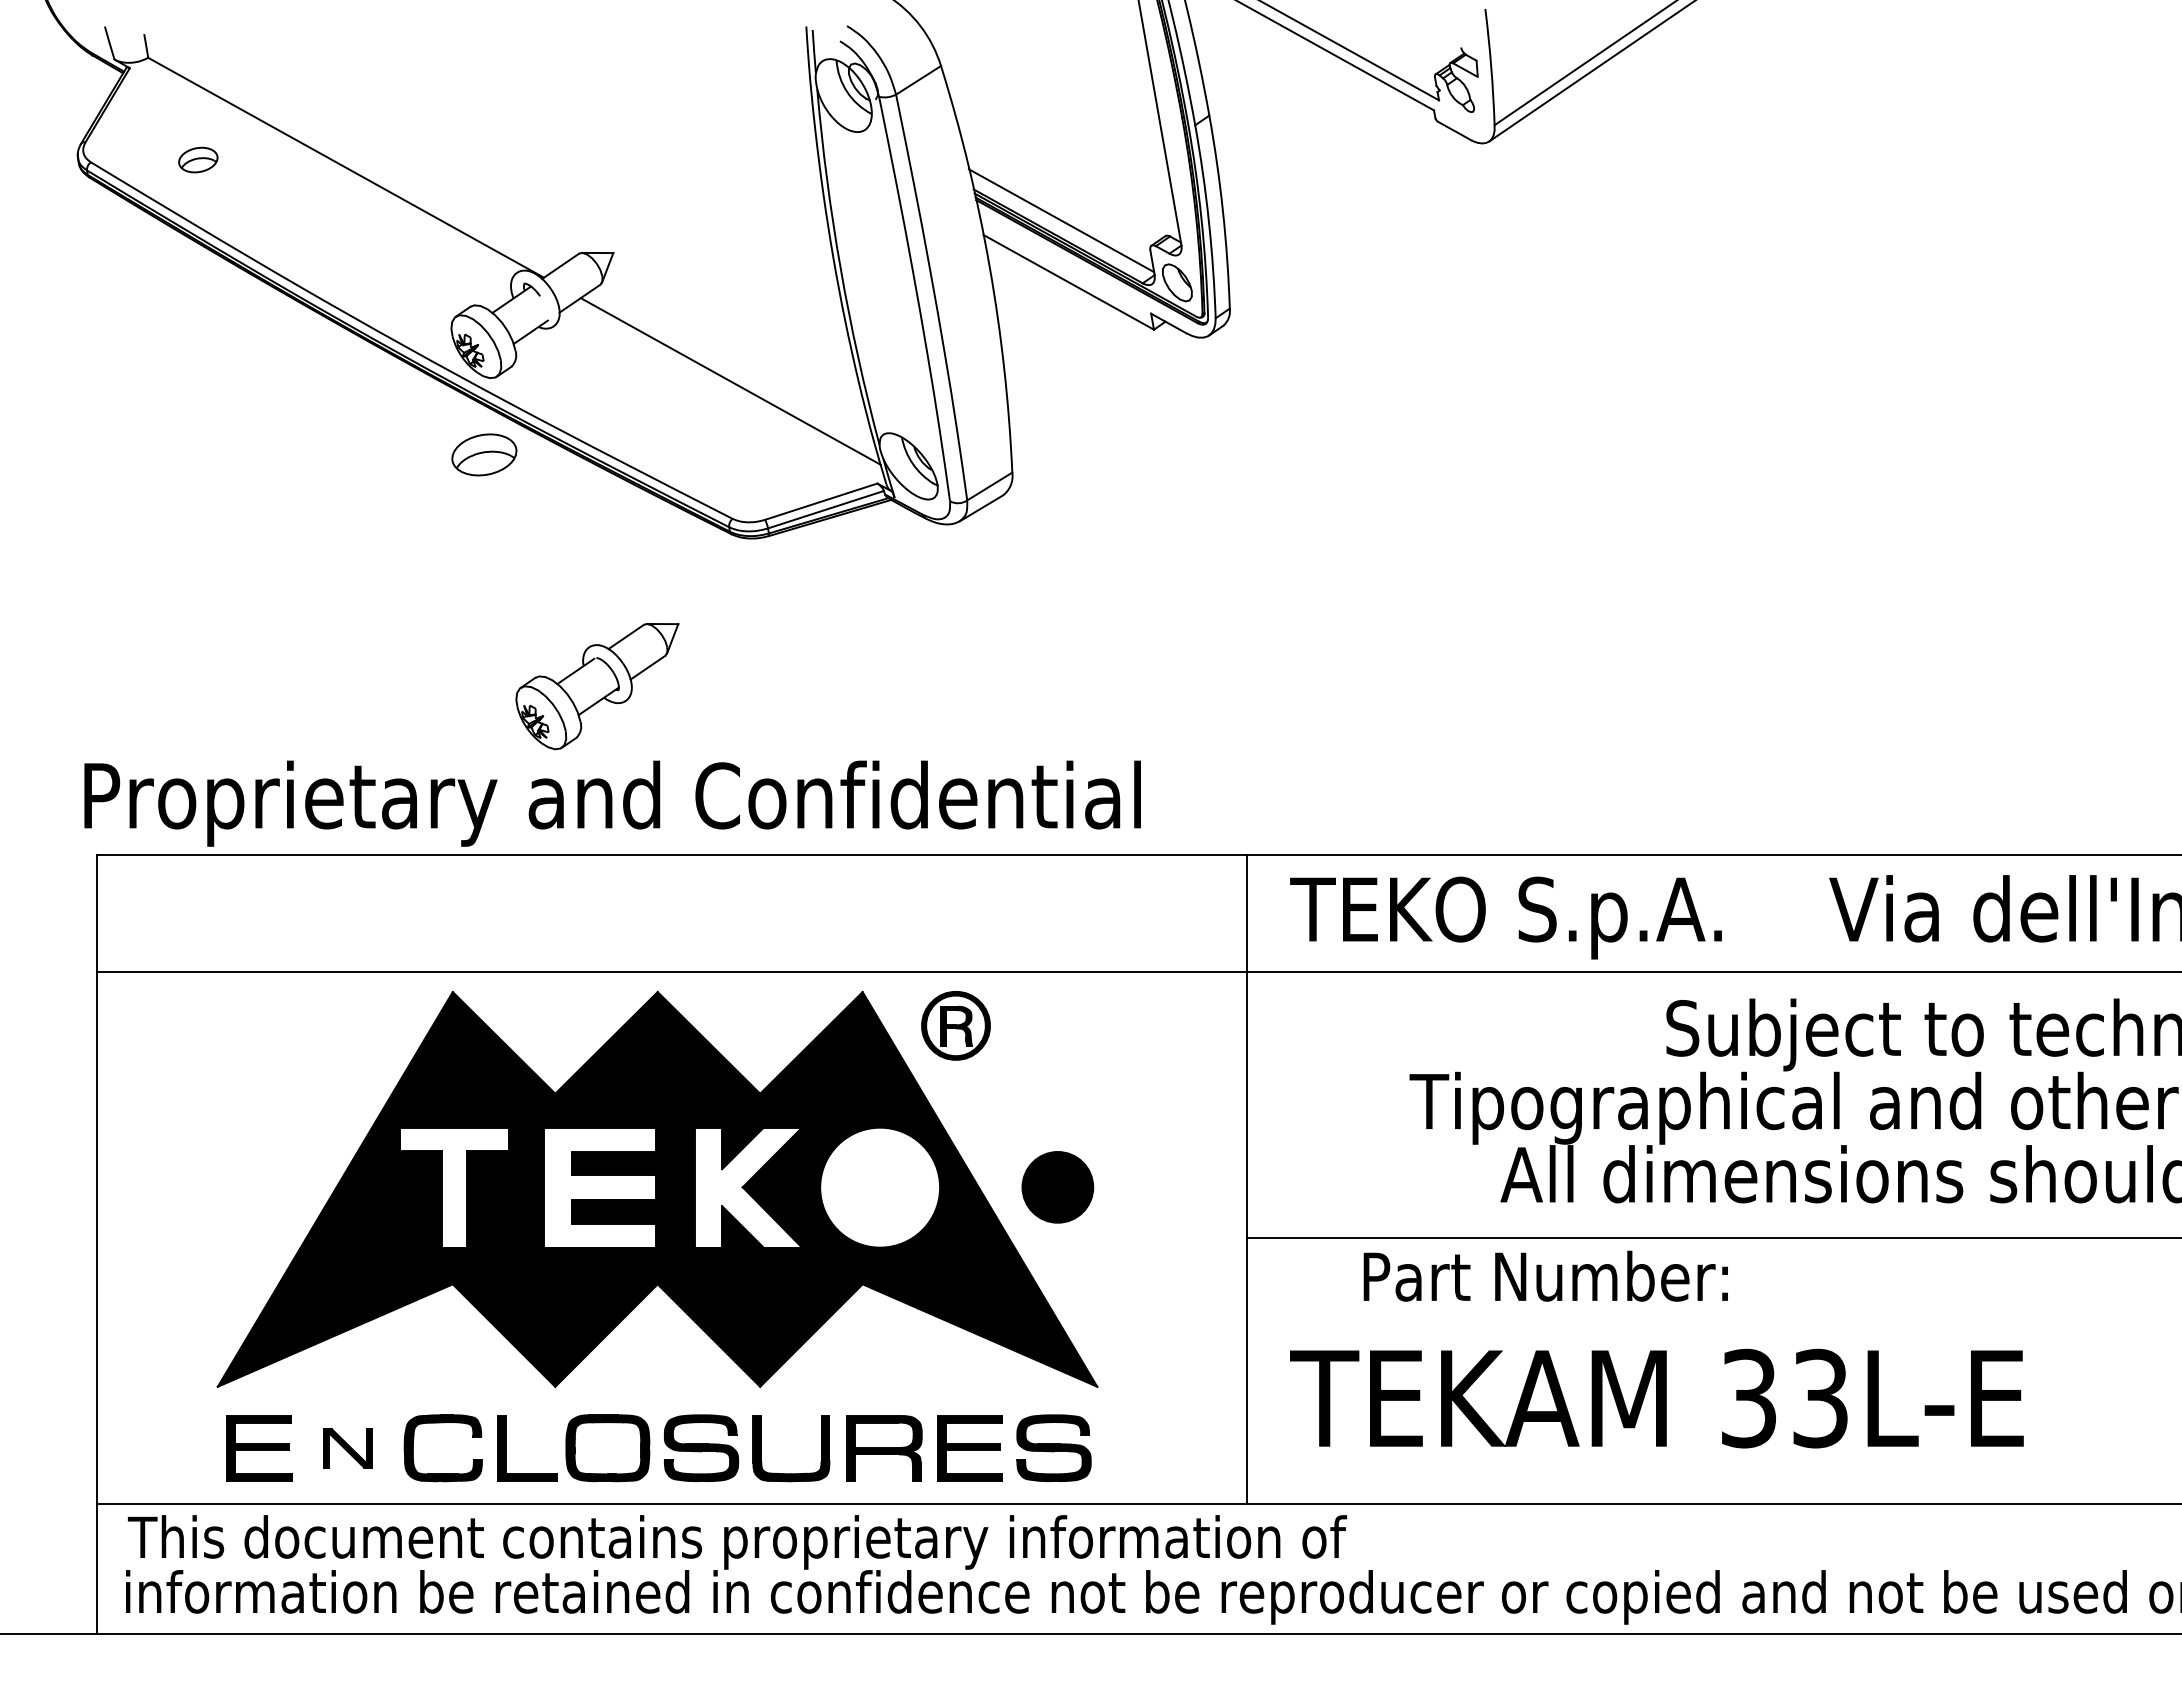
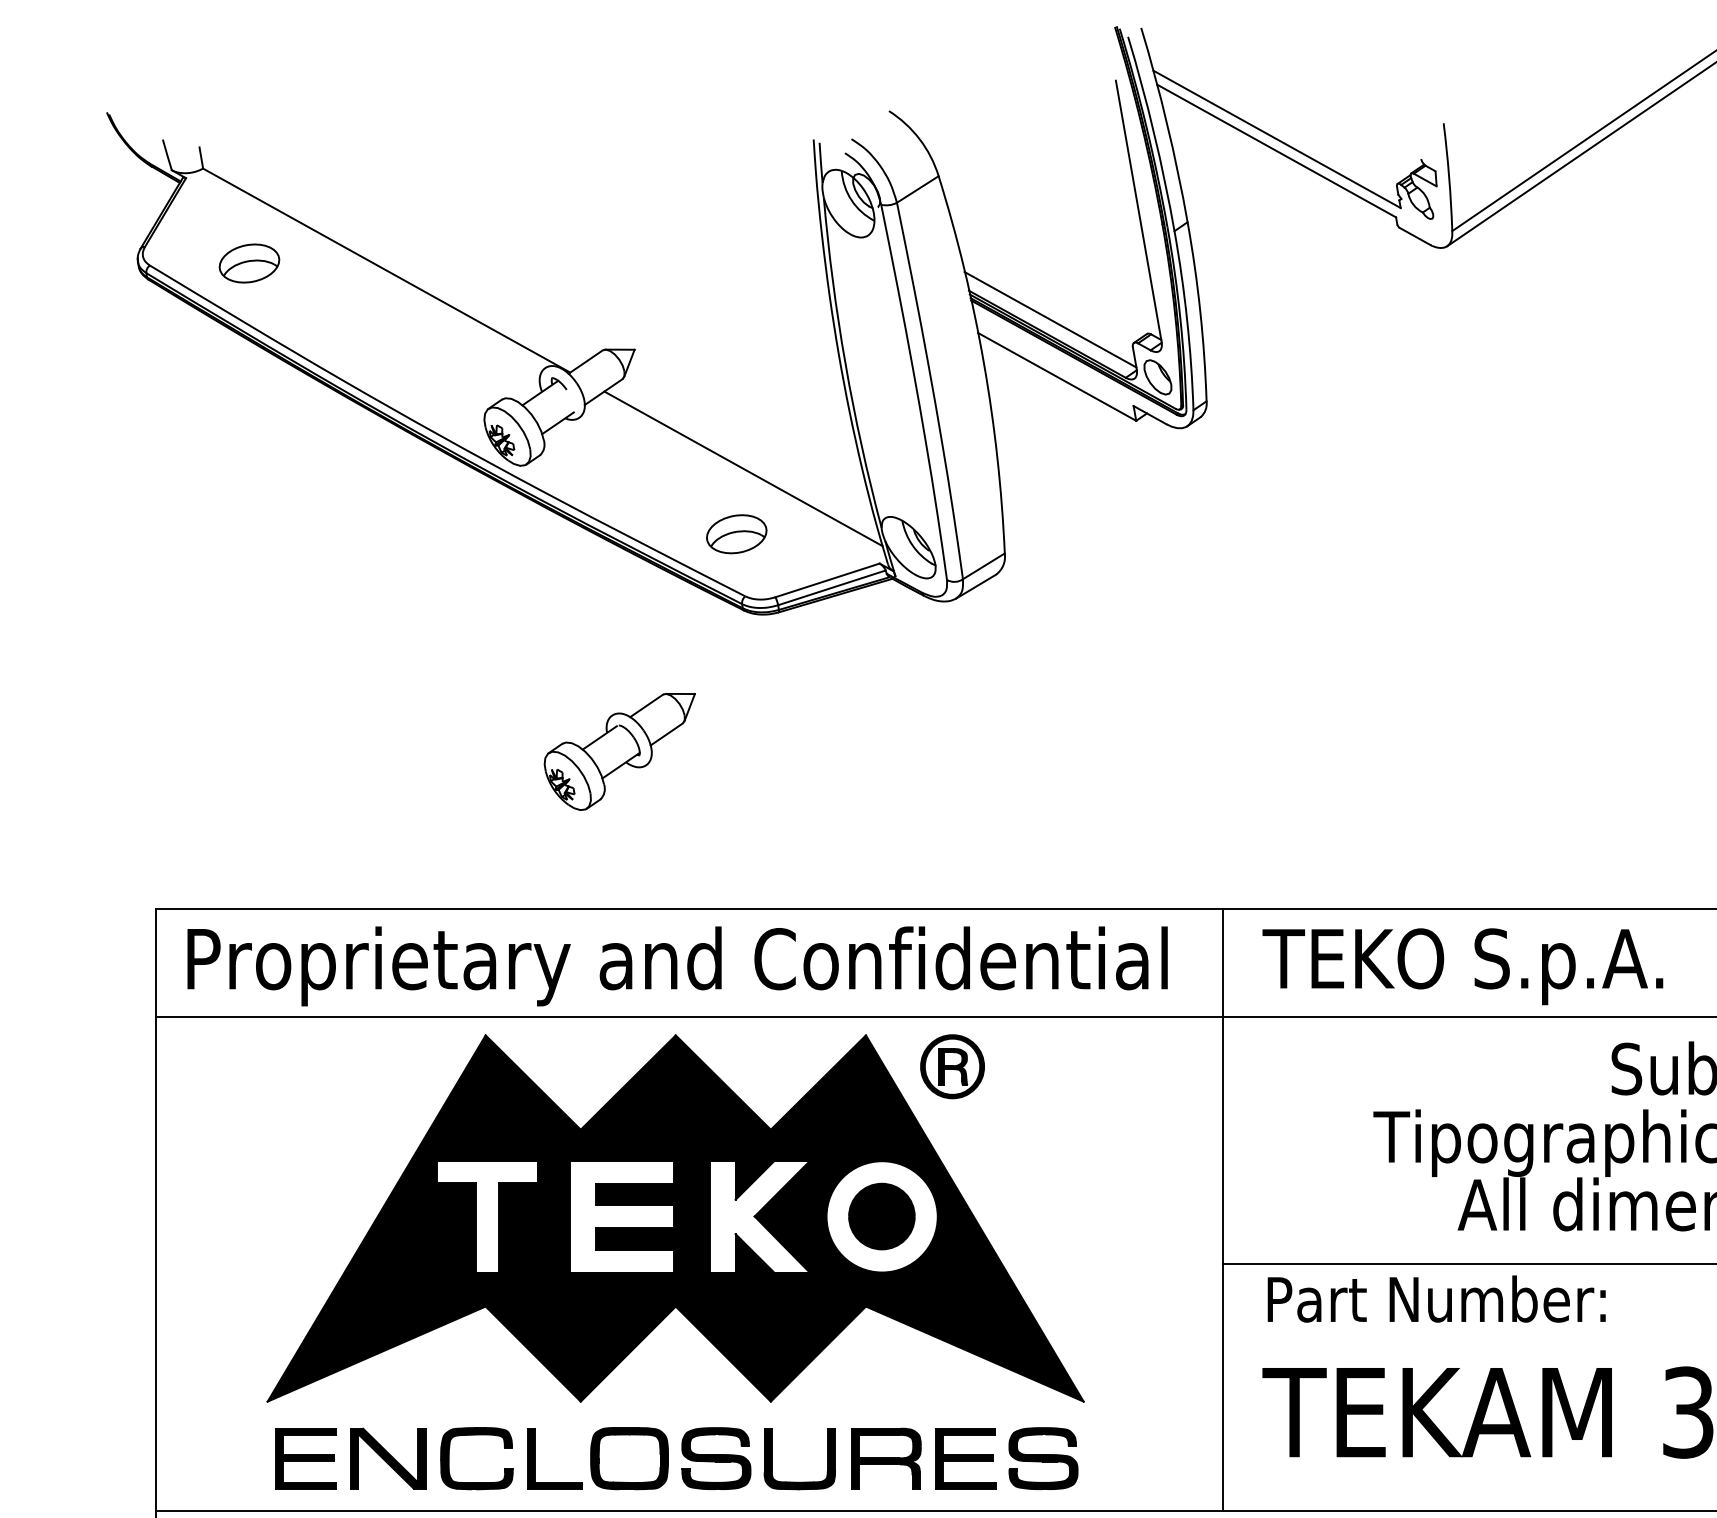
part: (198, 159) -> (249, 262), size x1.67
part: (484, 454) -> (736, 533), moved
text: (612, 803) -> (677, 966), moved
part: (1057, 1187) -> (881, 1216), moved
text: (1545, 1275) -> (1436, 1298), moved
part: (347, 1448) -> (387, 1458), size x1.67

